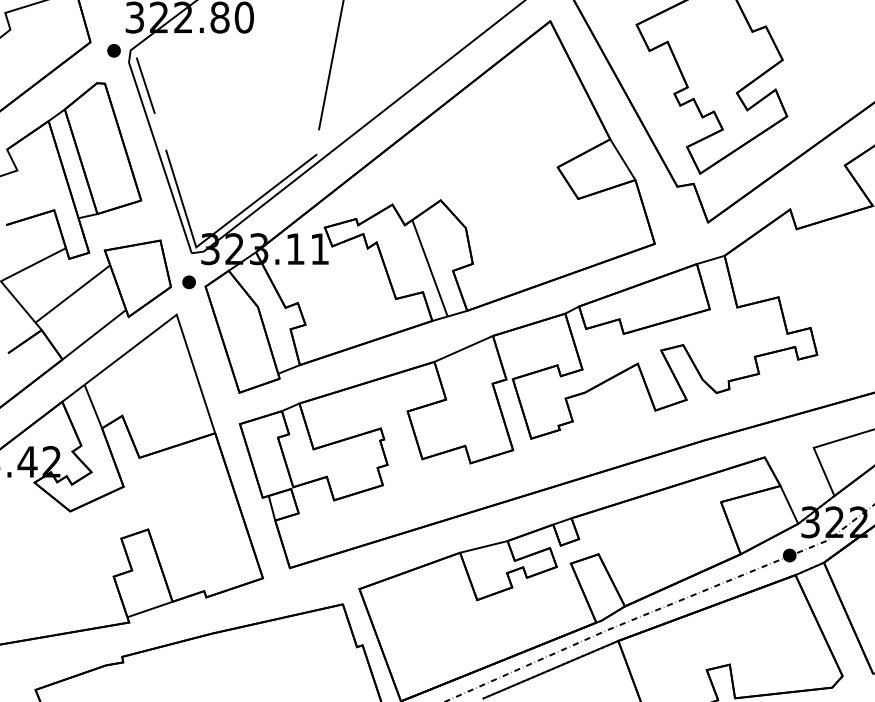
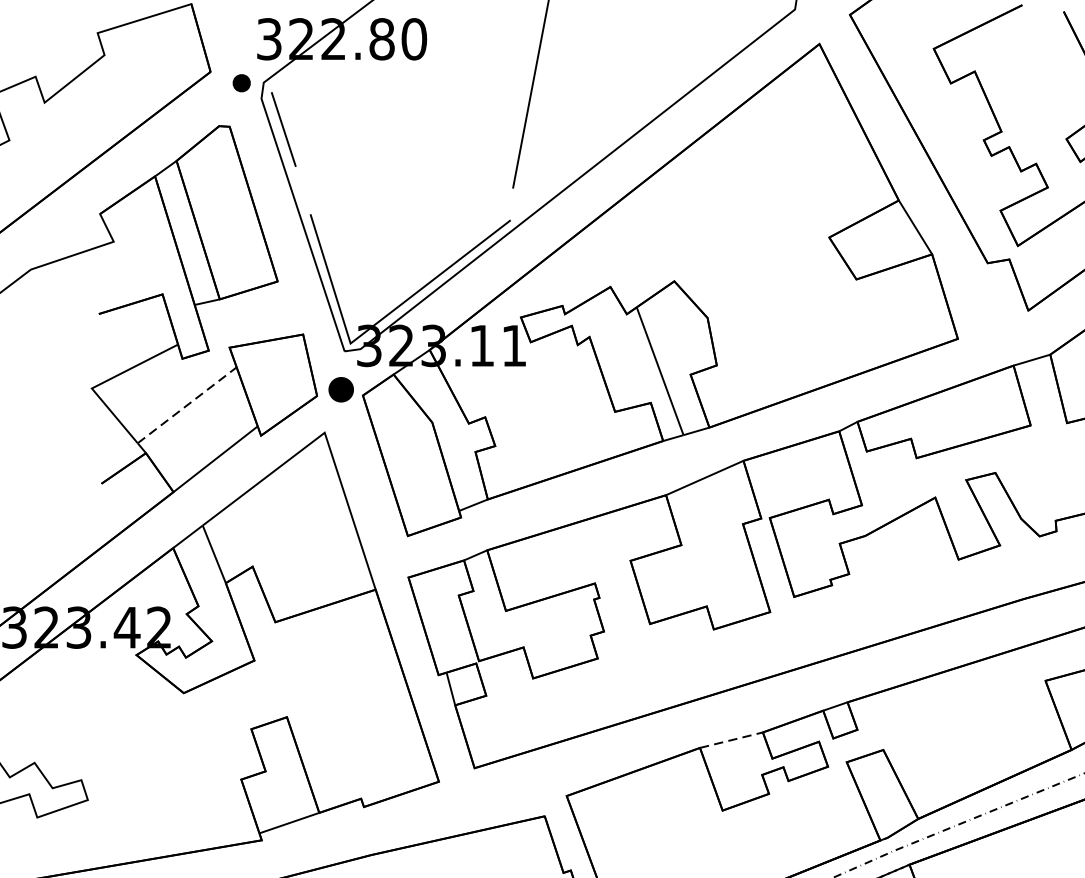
part: (188, 282) -> (340, 390), size x1.4
line: (73, 293) -> (188, 404), solid -> dashed
line: (484, 546) -> (732, 739), solid -> dashed

